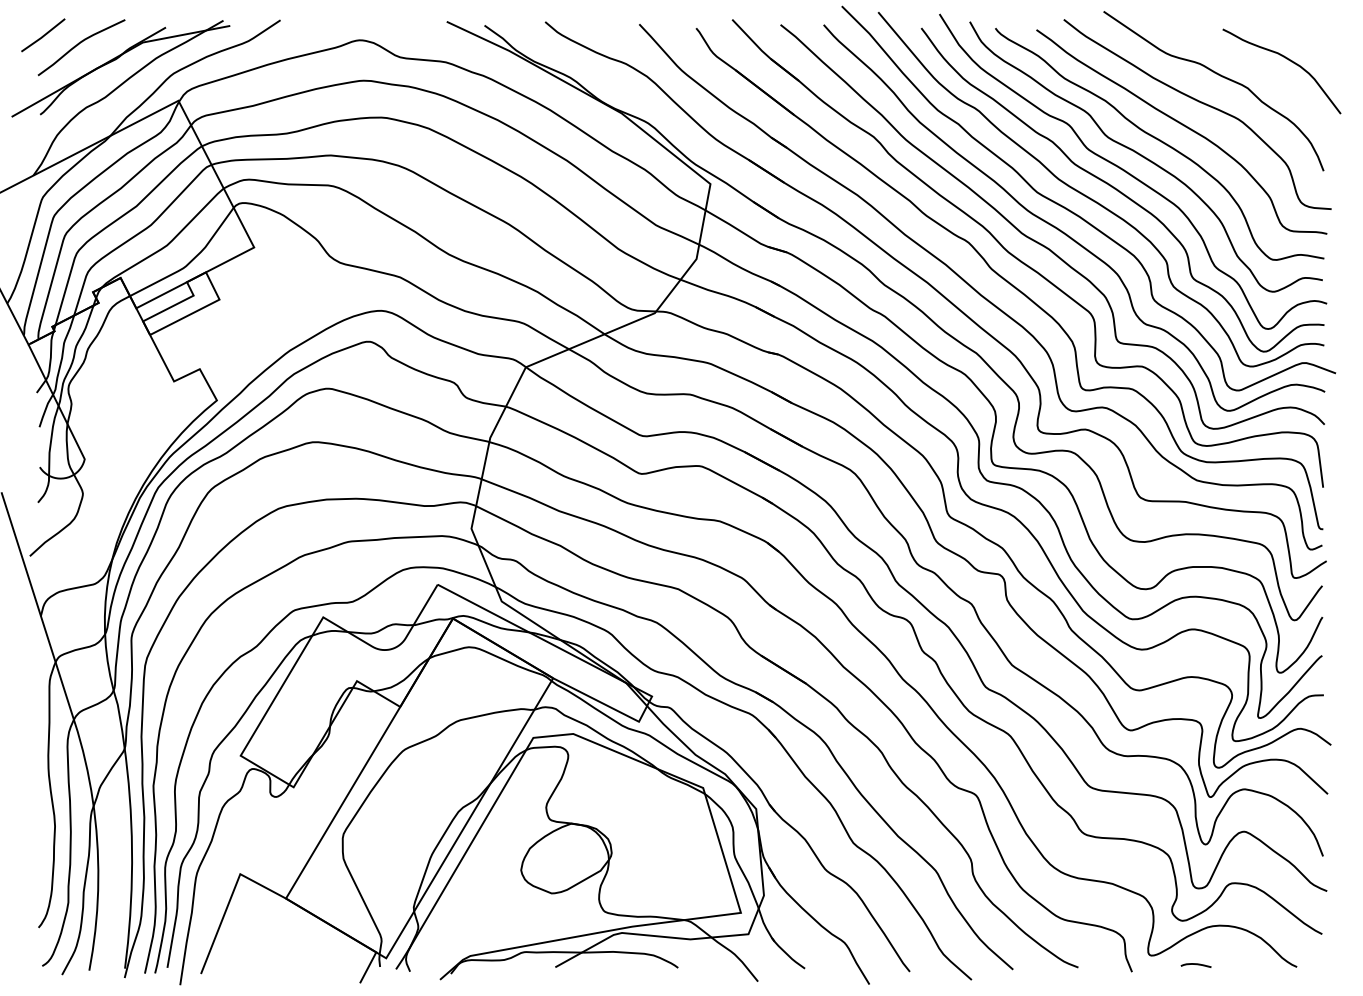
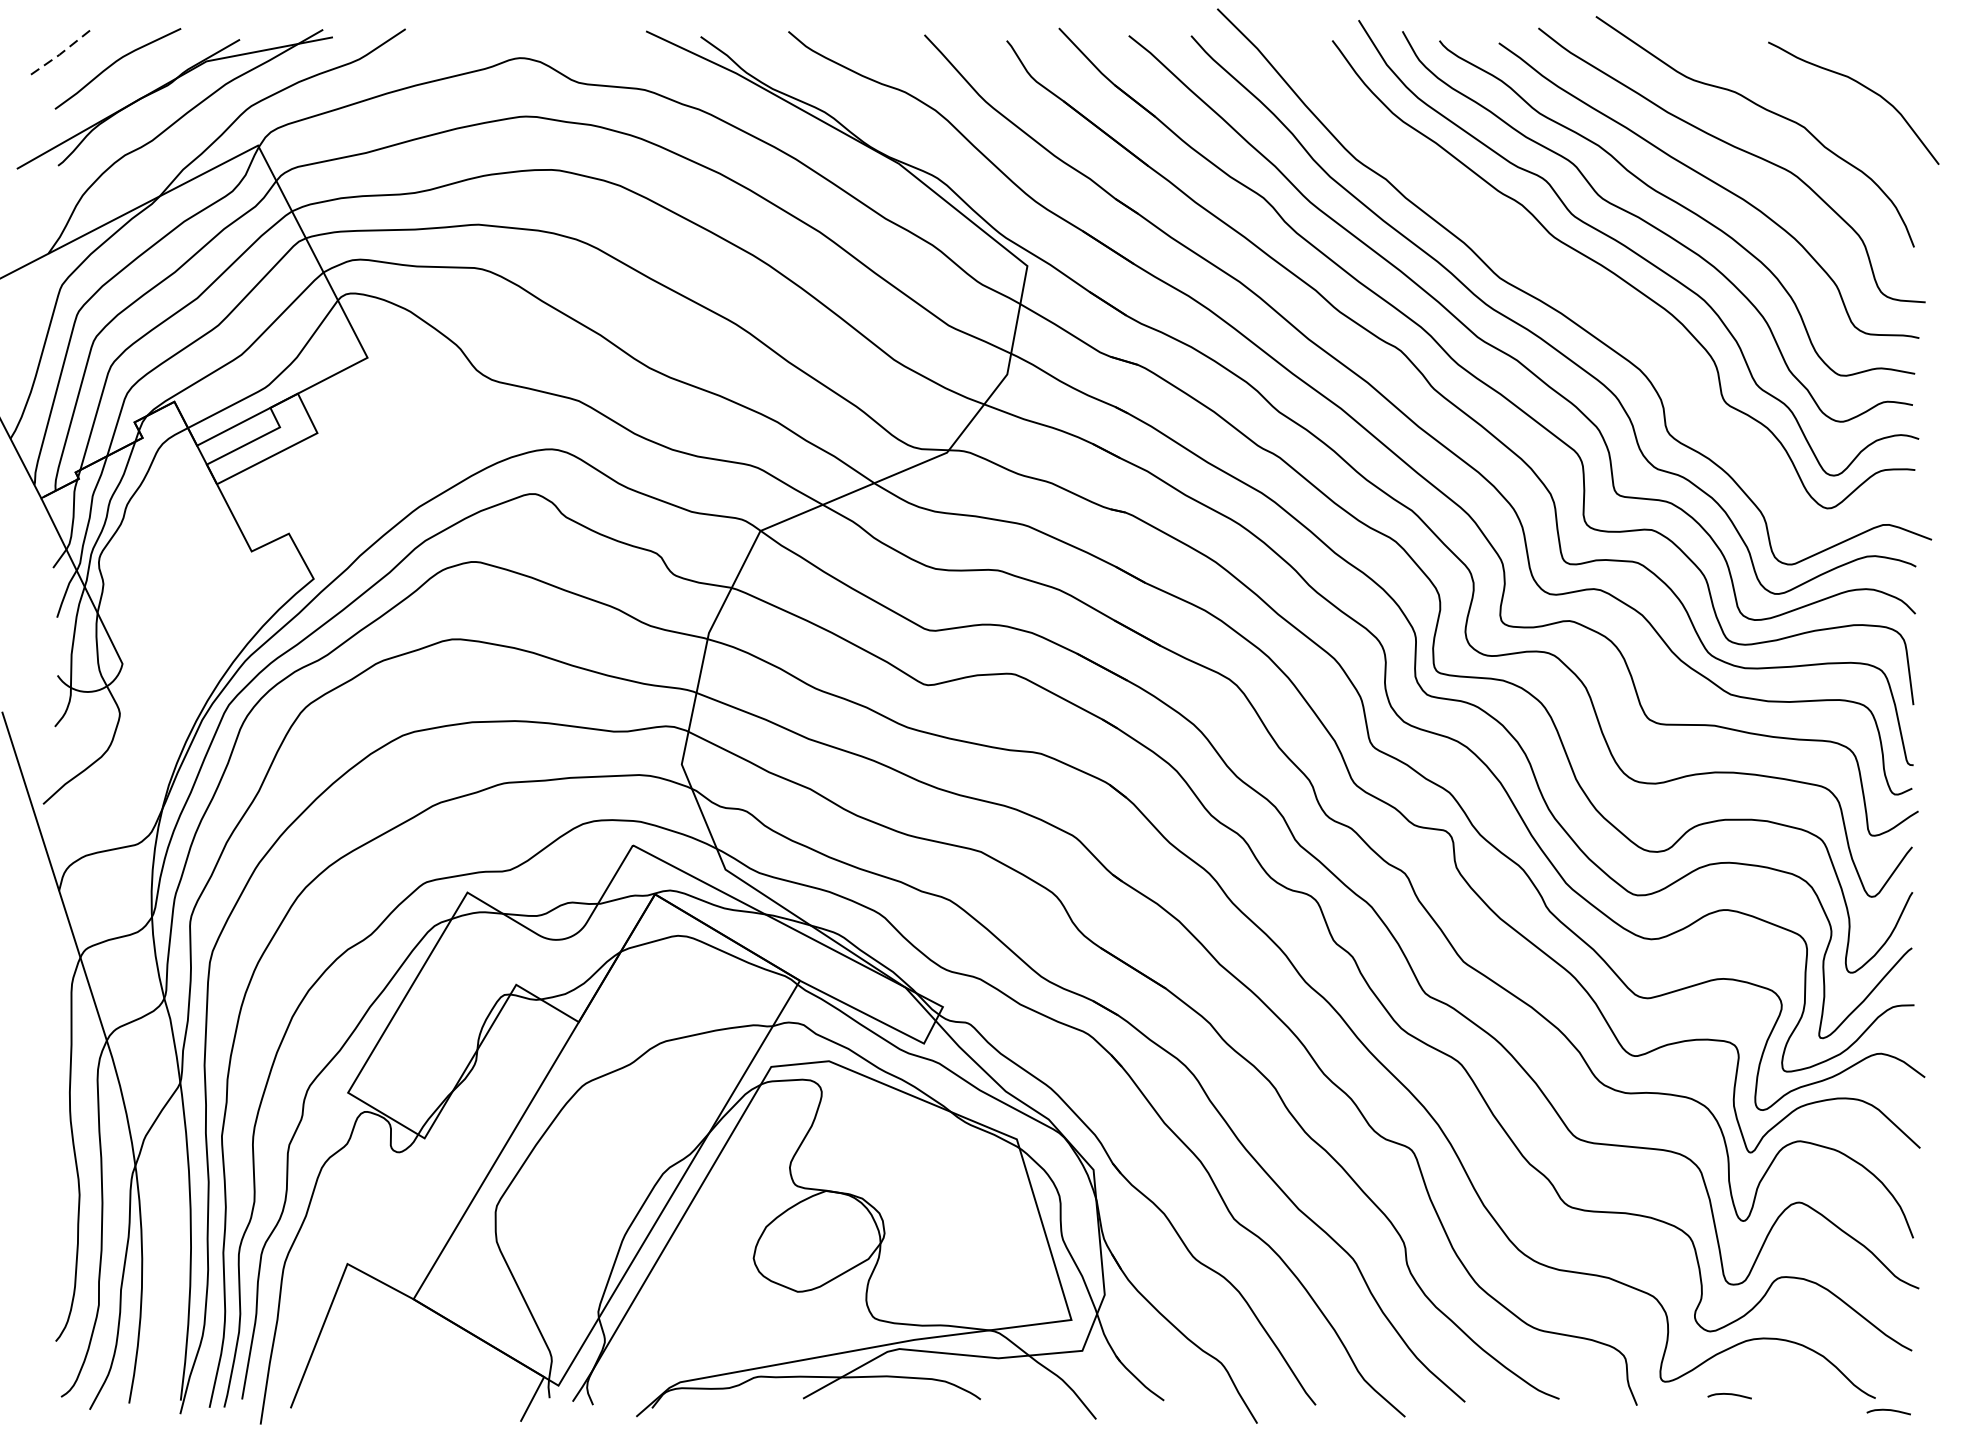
line: (43, 36) -> (62, 52), solid -> dashed
curve: (1095, 200) -> (1584, 289), removed
curve: (1305, 975) -> (1887, 1410), added

